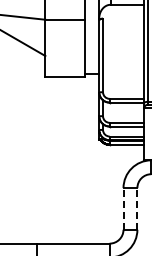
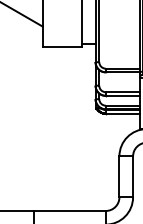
line: (123, 208) -> (119, 176), dashed -> solid
line: (137, 208) -> (133, 176), dashed -> solid

